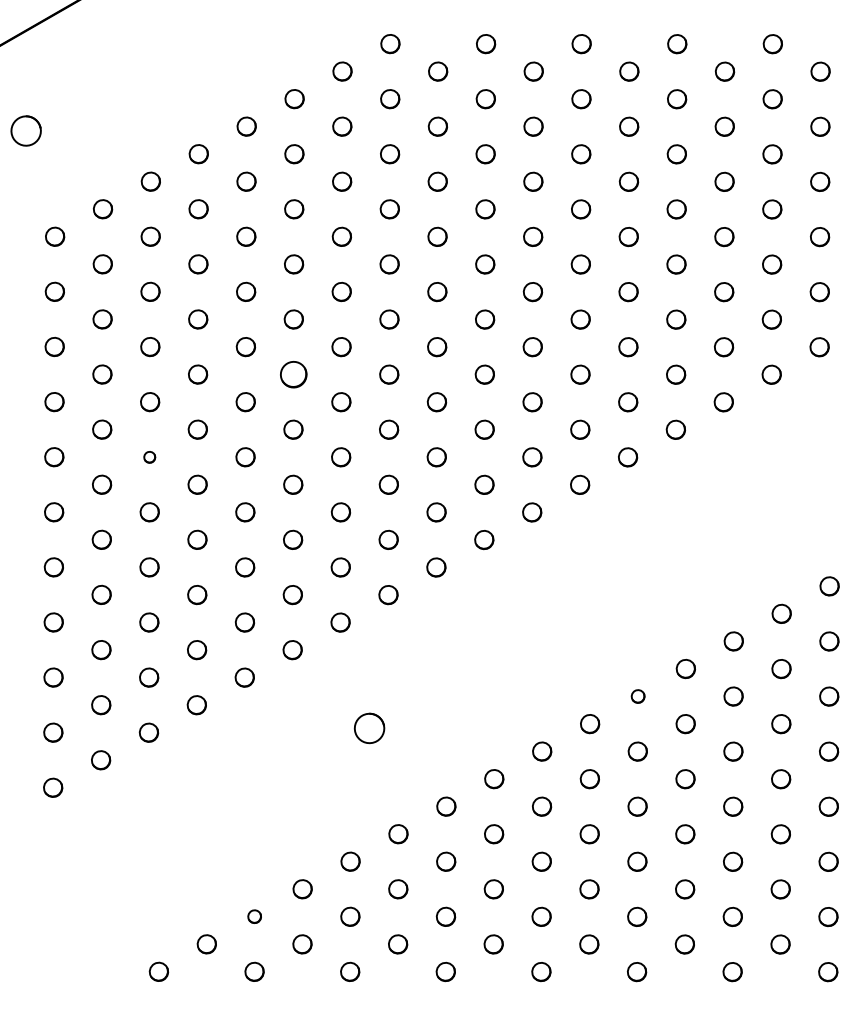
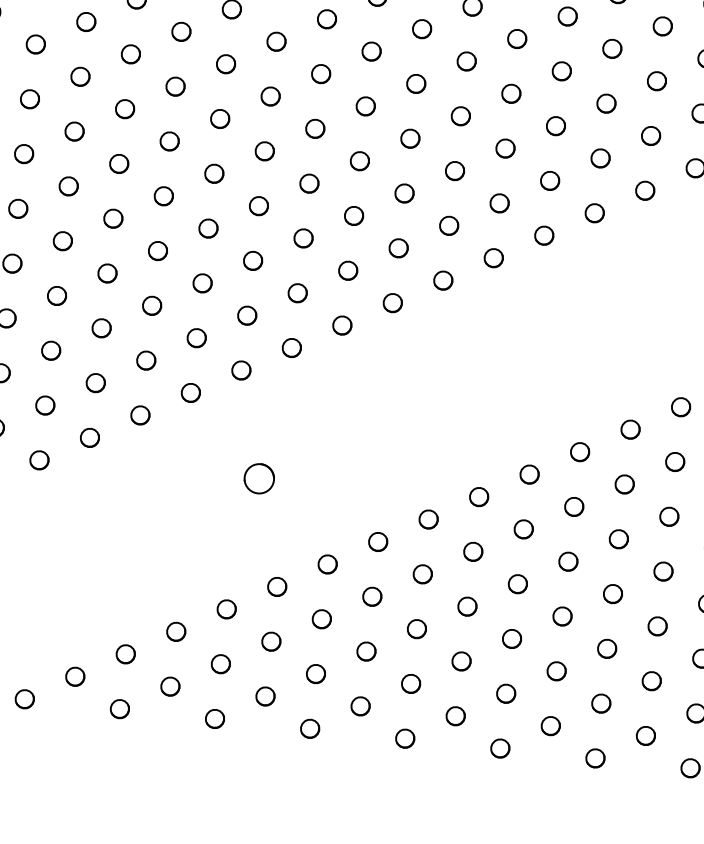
part: (293, 374) -> (220, 118), size x0.71
part: (149, 457) -> (68, 186), size x1.67
part: (638, 696) -> (530, 474), size x1.43
part: (254, 916) -> (125, 654), size x1.43

